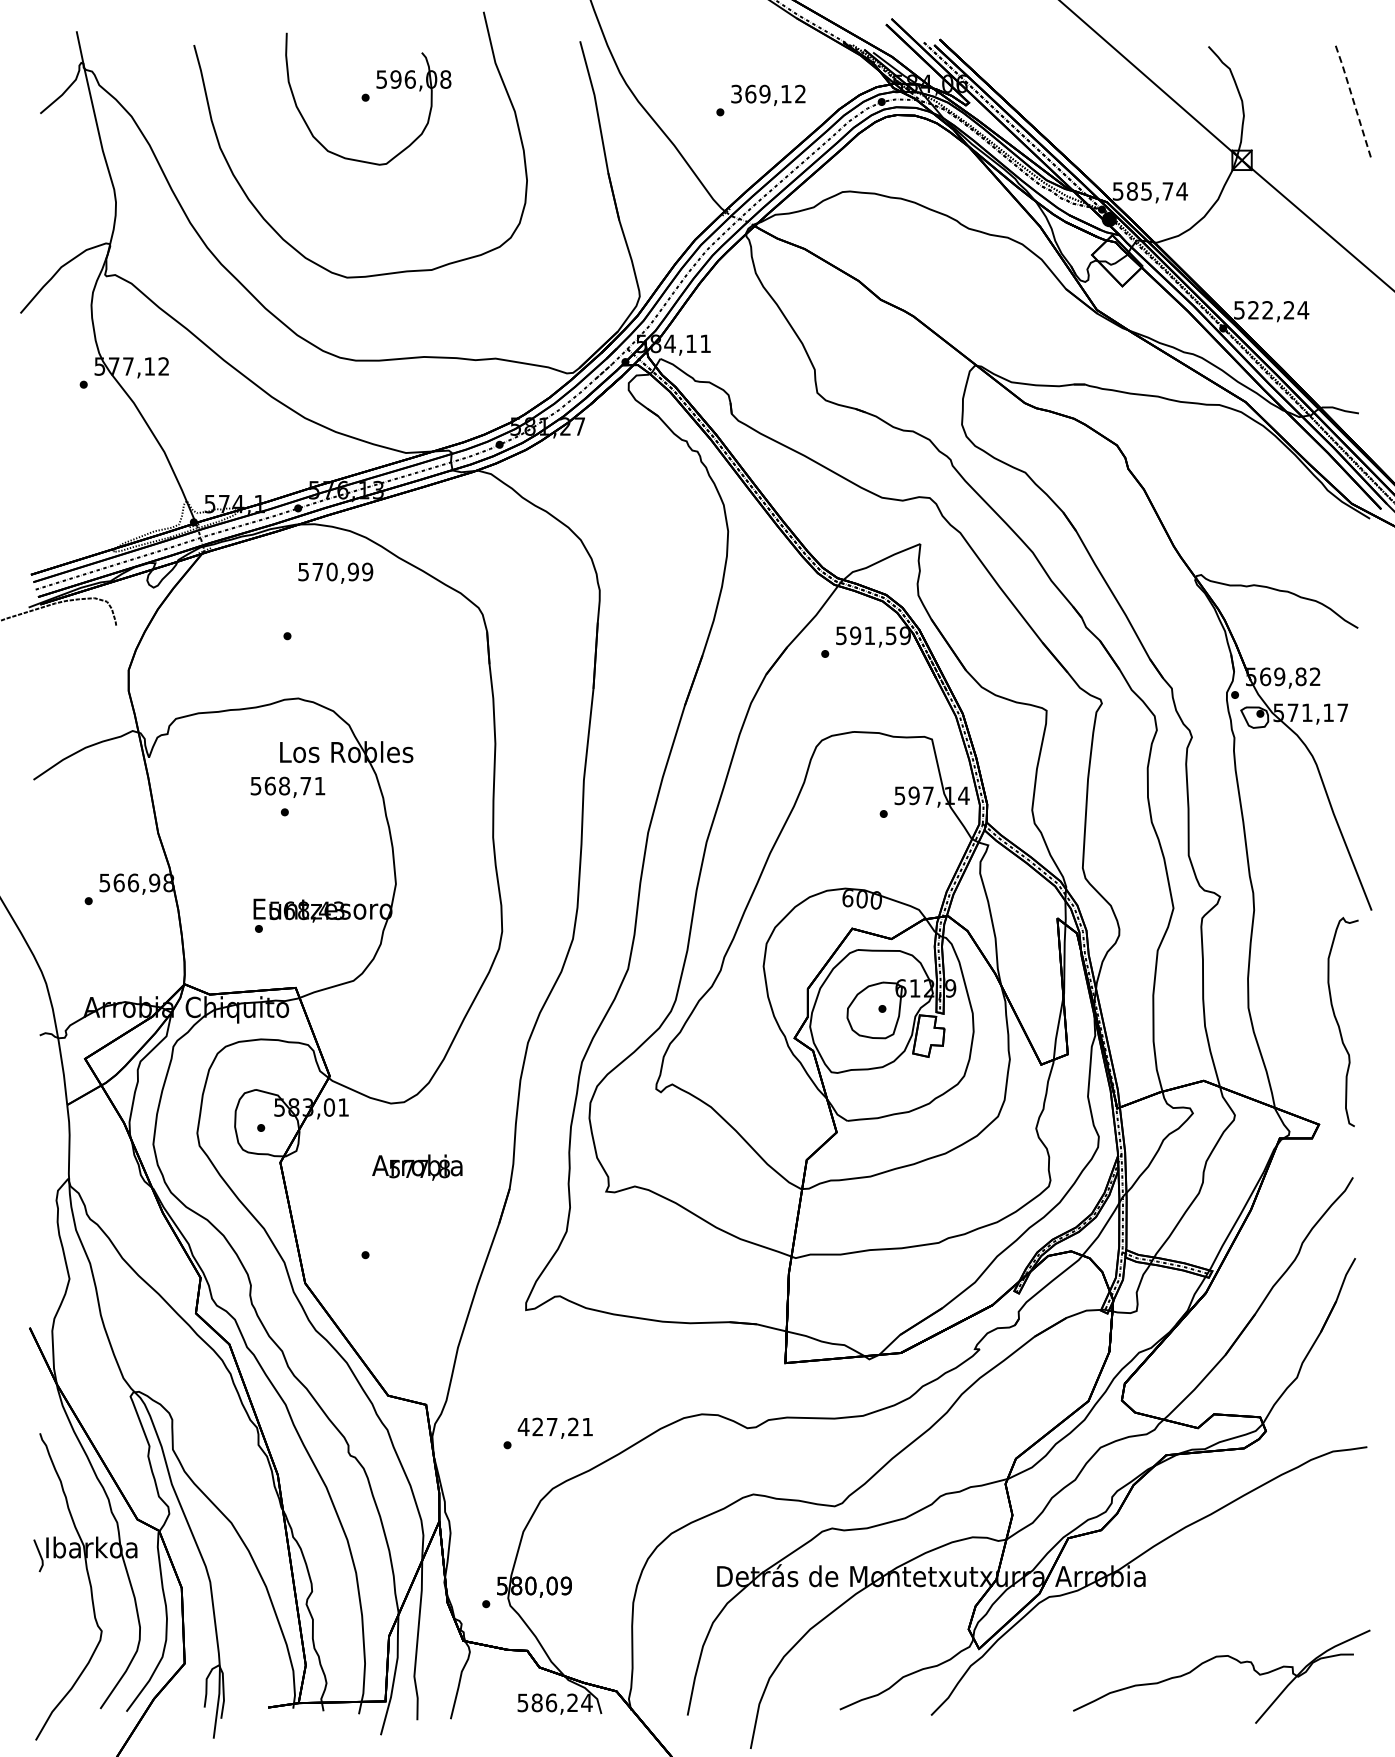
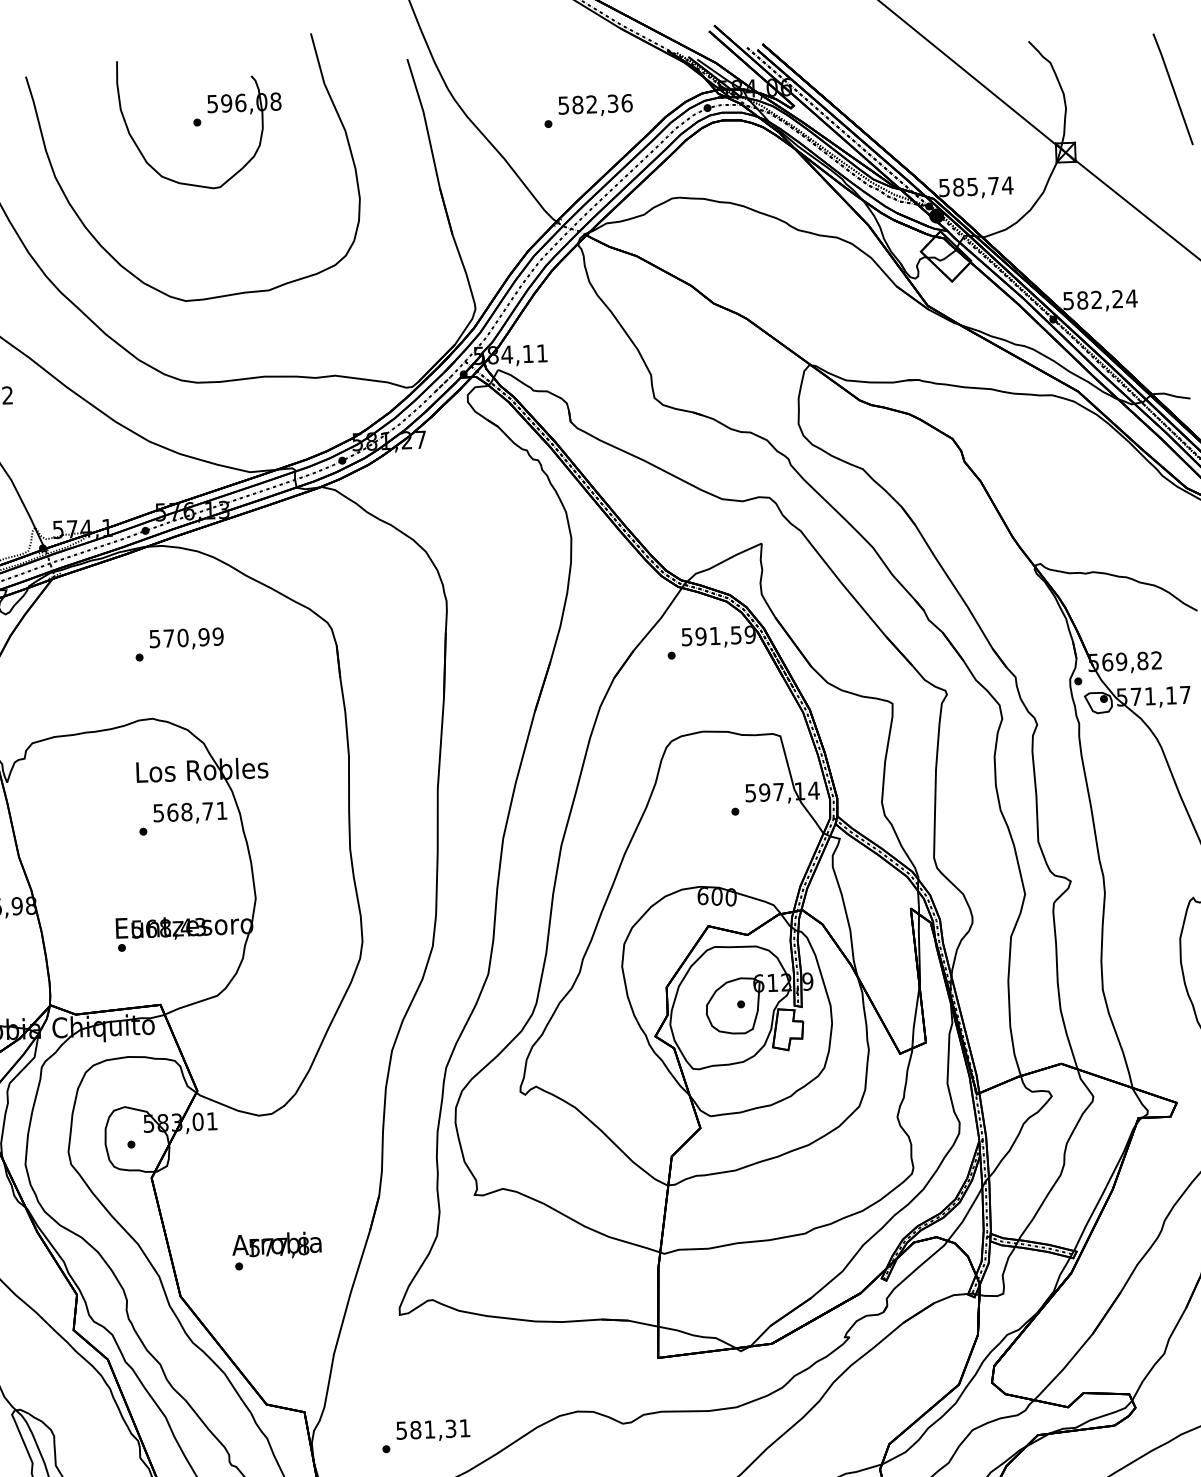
text: (768, 93) -> (595, 103), 369,12 -> 582,36
line: (1352, 99) -> (1172, 88), dashed -> solid
text: (1253, 310) -> (1082, 300), 522,24 -> 582,24
text: (335, 572) -> (186, 638), moved
text: (287, 786) -> (189, 812), moved
text: (417, 1167) -> (276, 1245), moved
text: (547, 1426) -> (425, 1429), 427,21 -> 581,31

